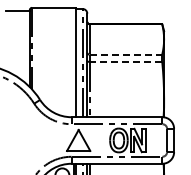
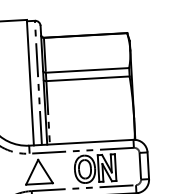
line: (126, 54) -> (88, 70), dashed -> solid
line: (125, 61) -> (87, 78), dashed -> solid

